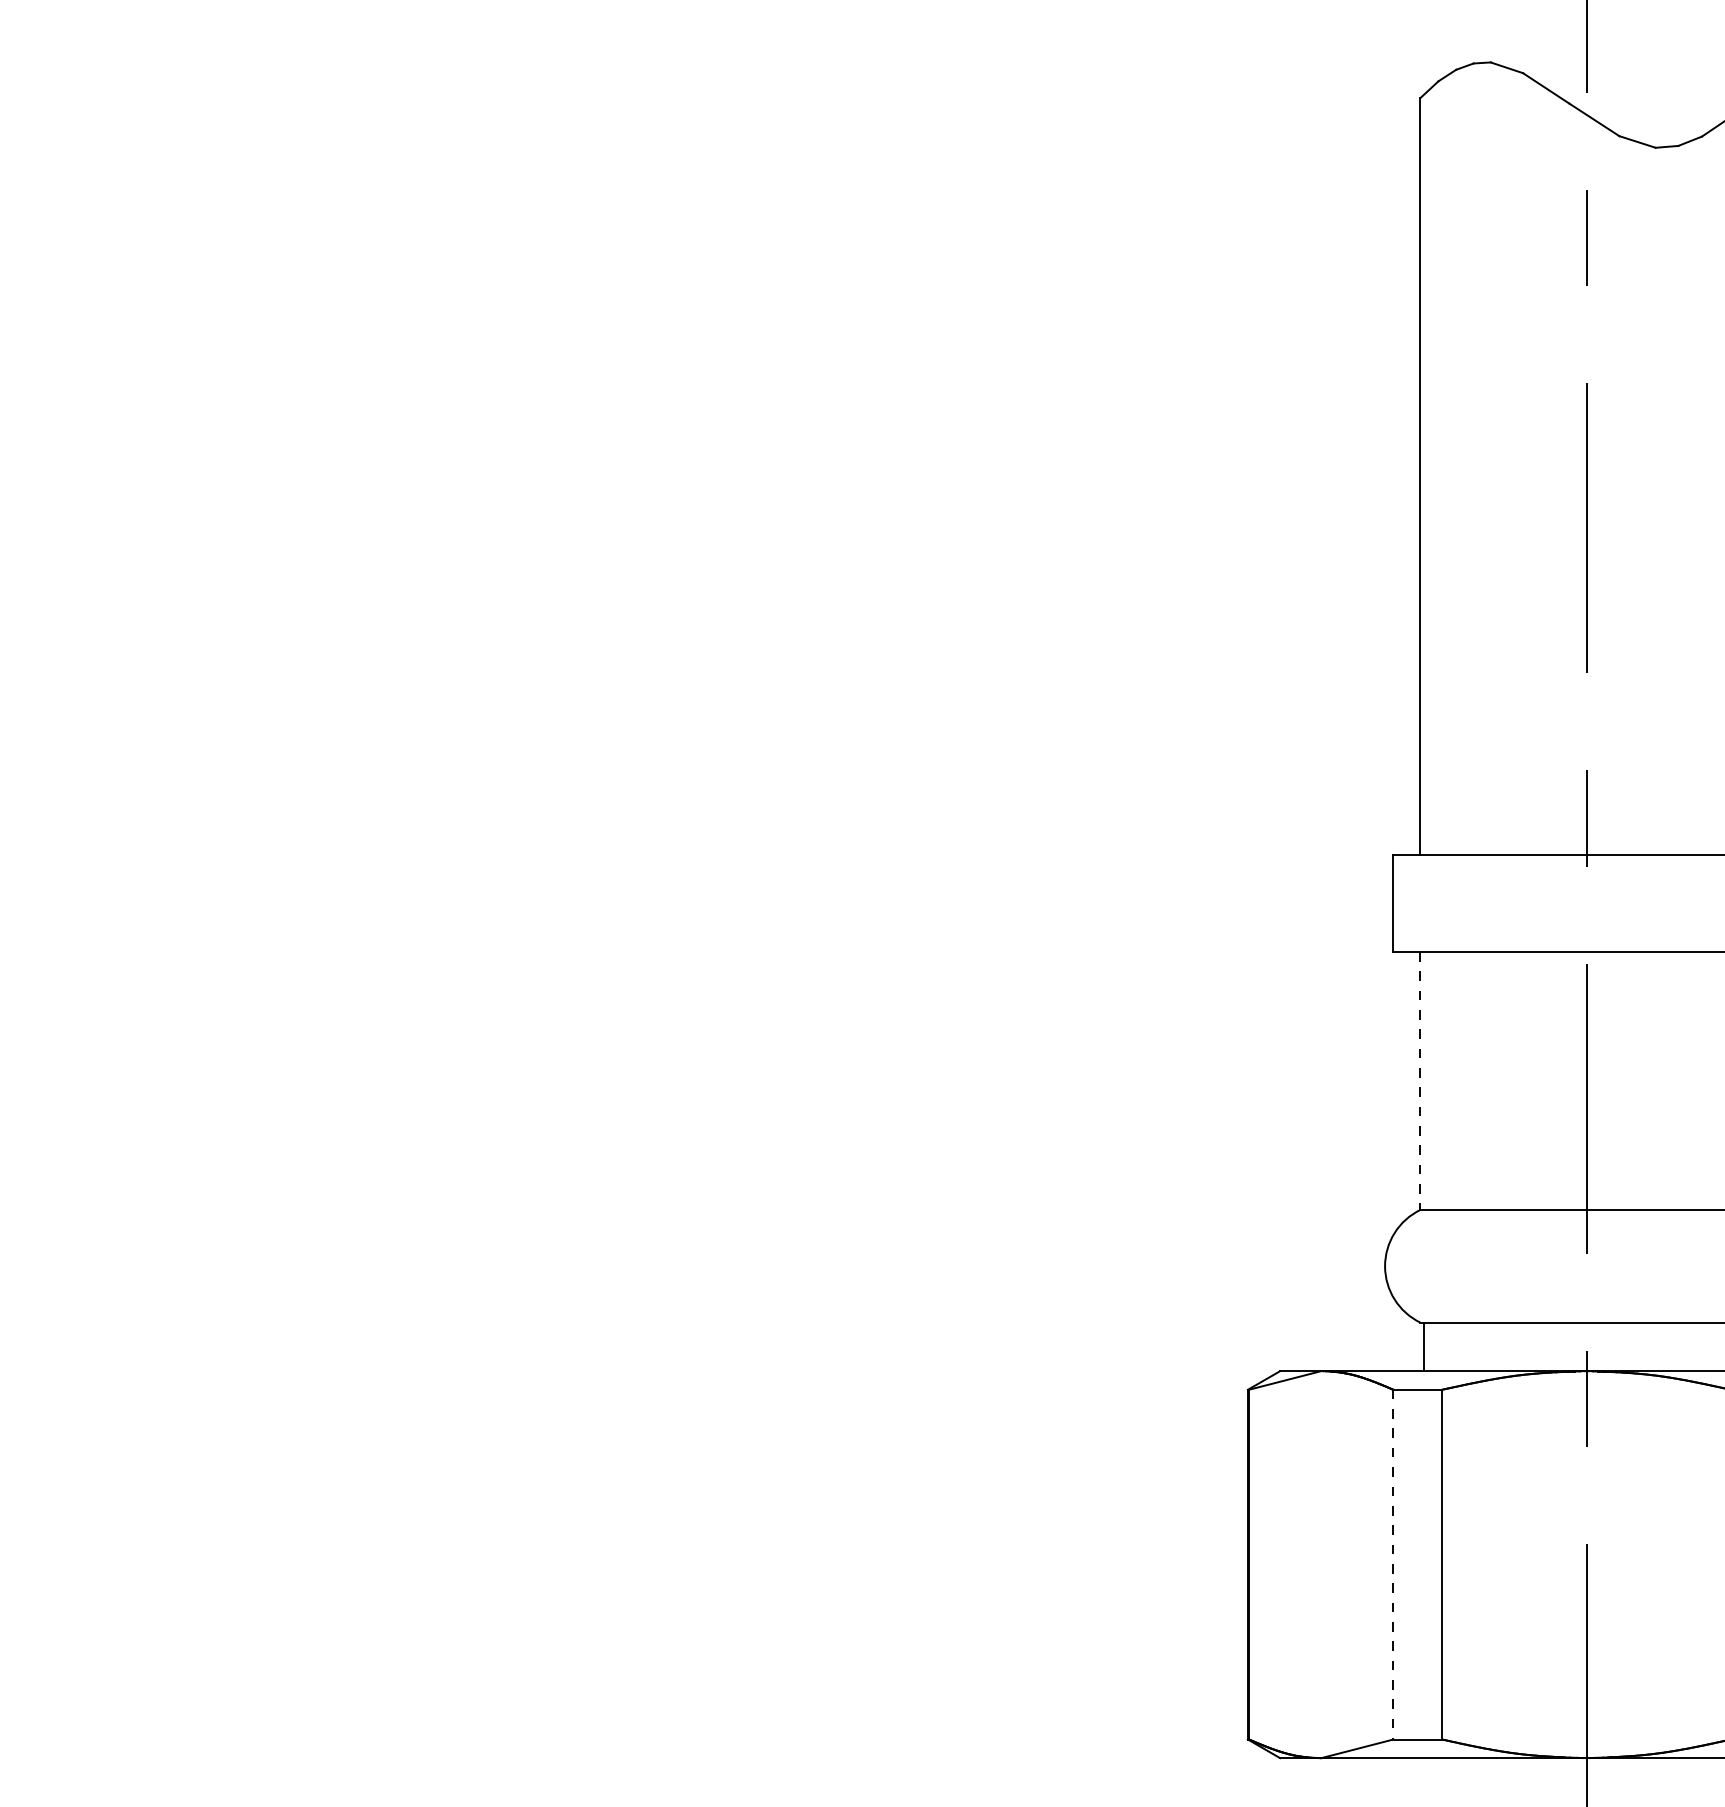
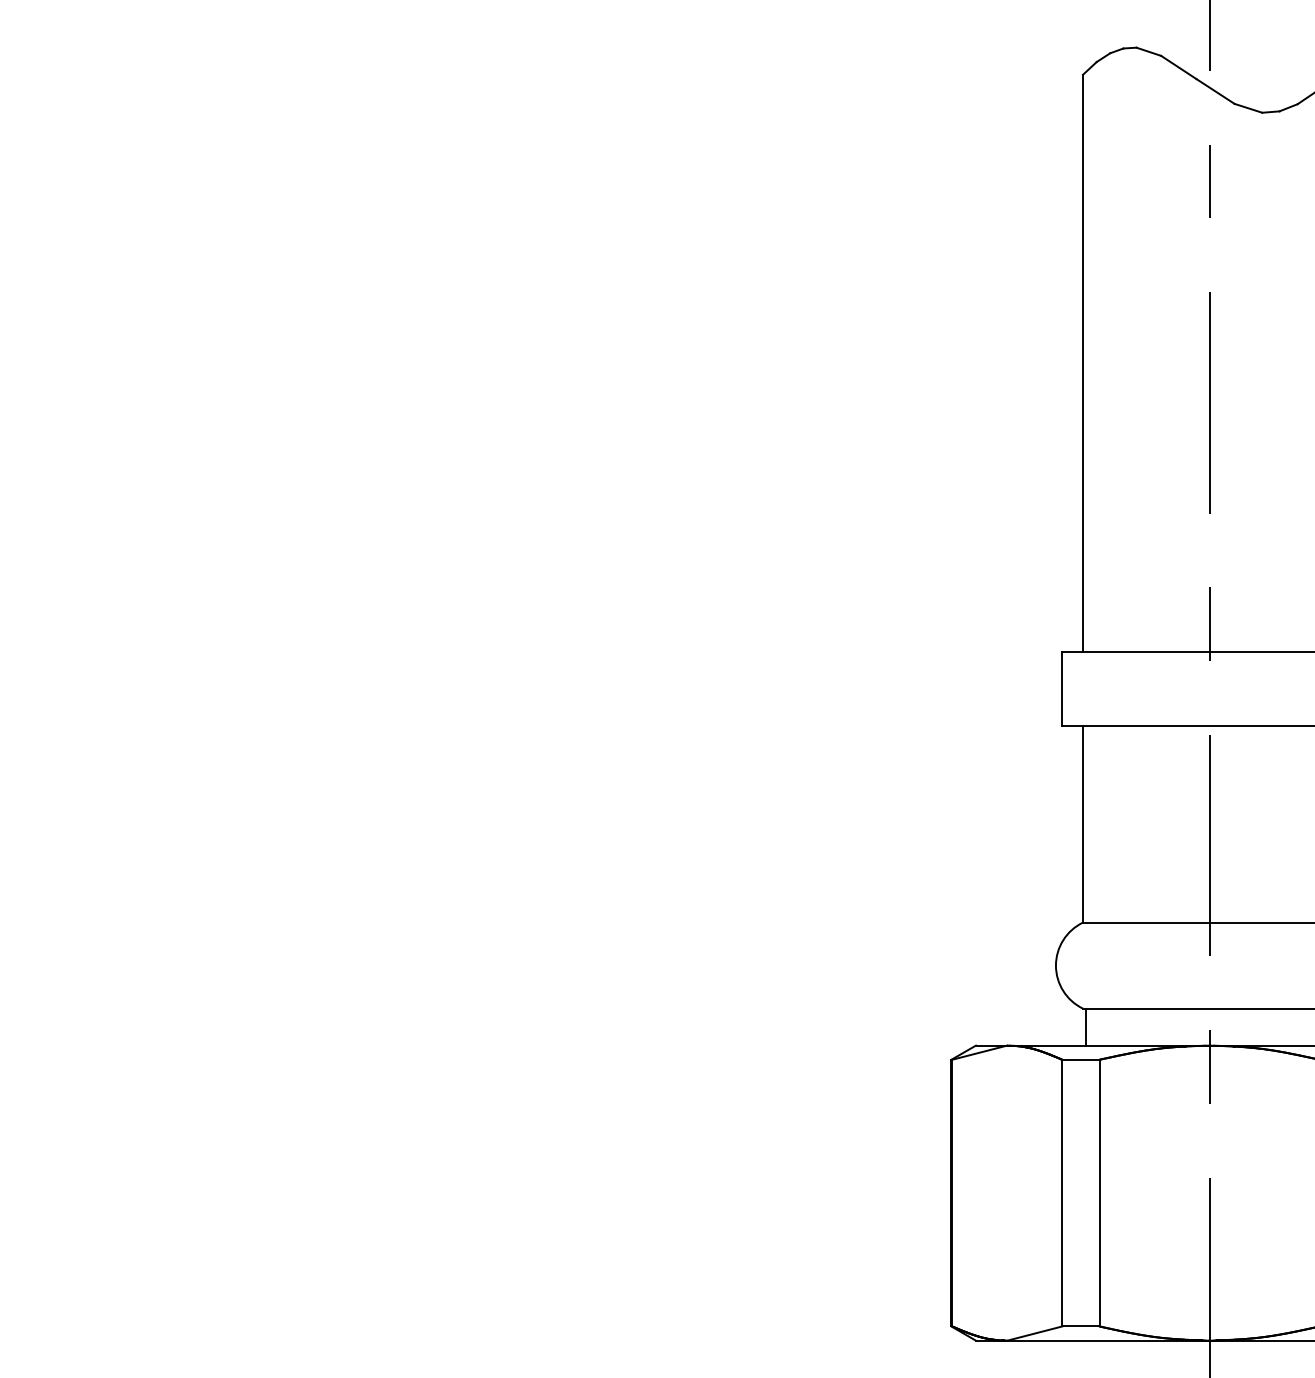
line: (1420, 1080) -> (1082, 823), dashed -> solid
line: (1393, 1564) -> (1062, 1193), dashed -> solid

